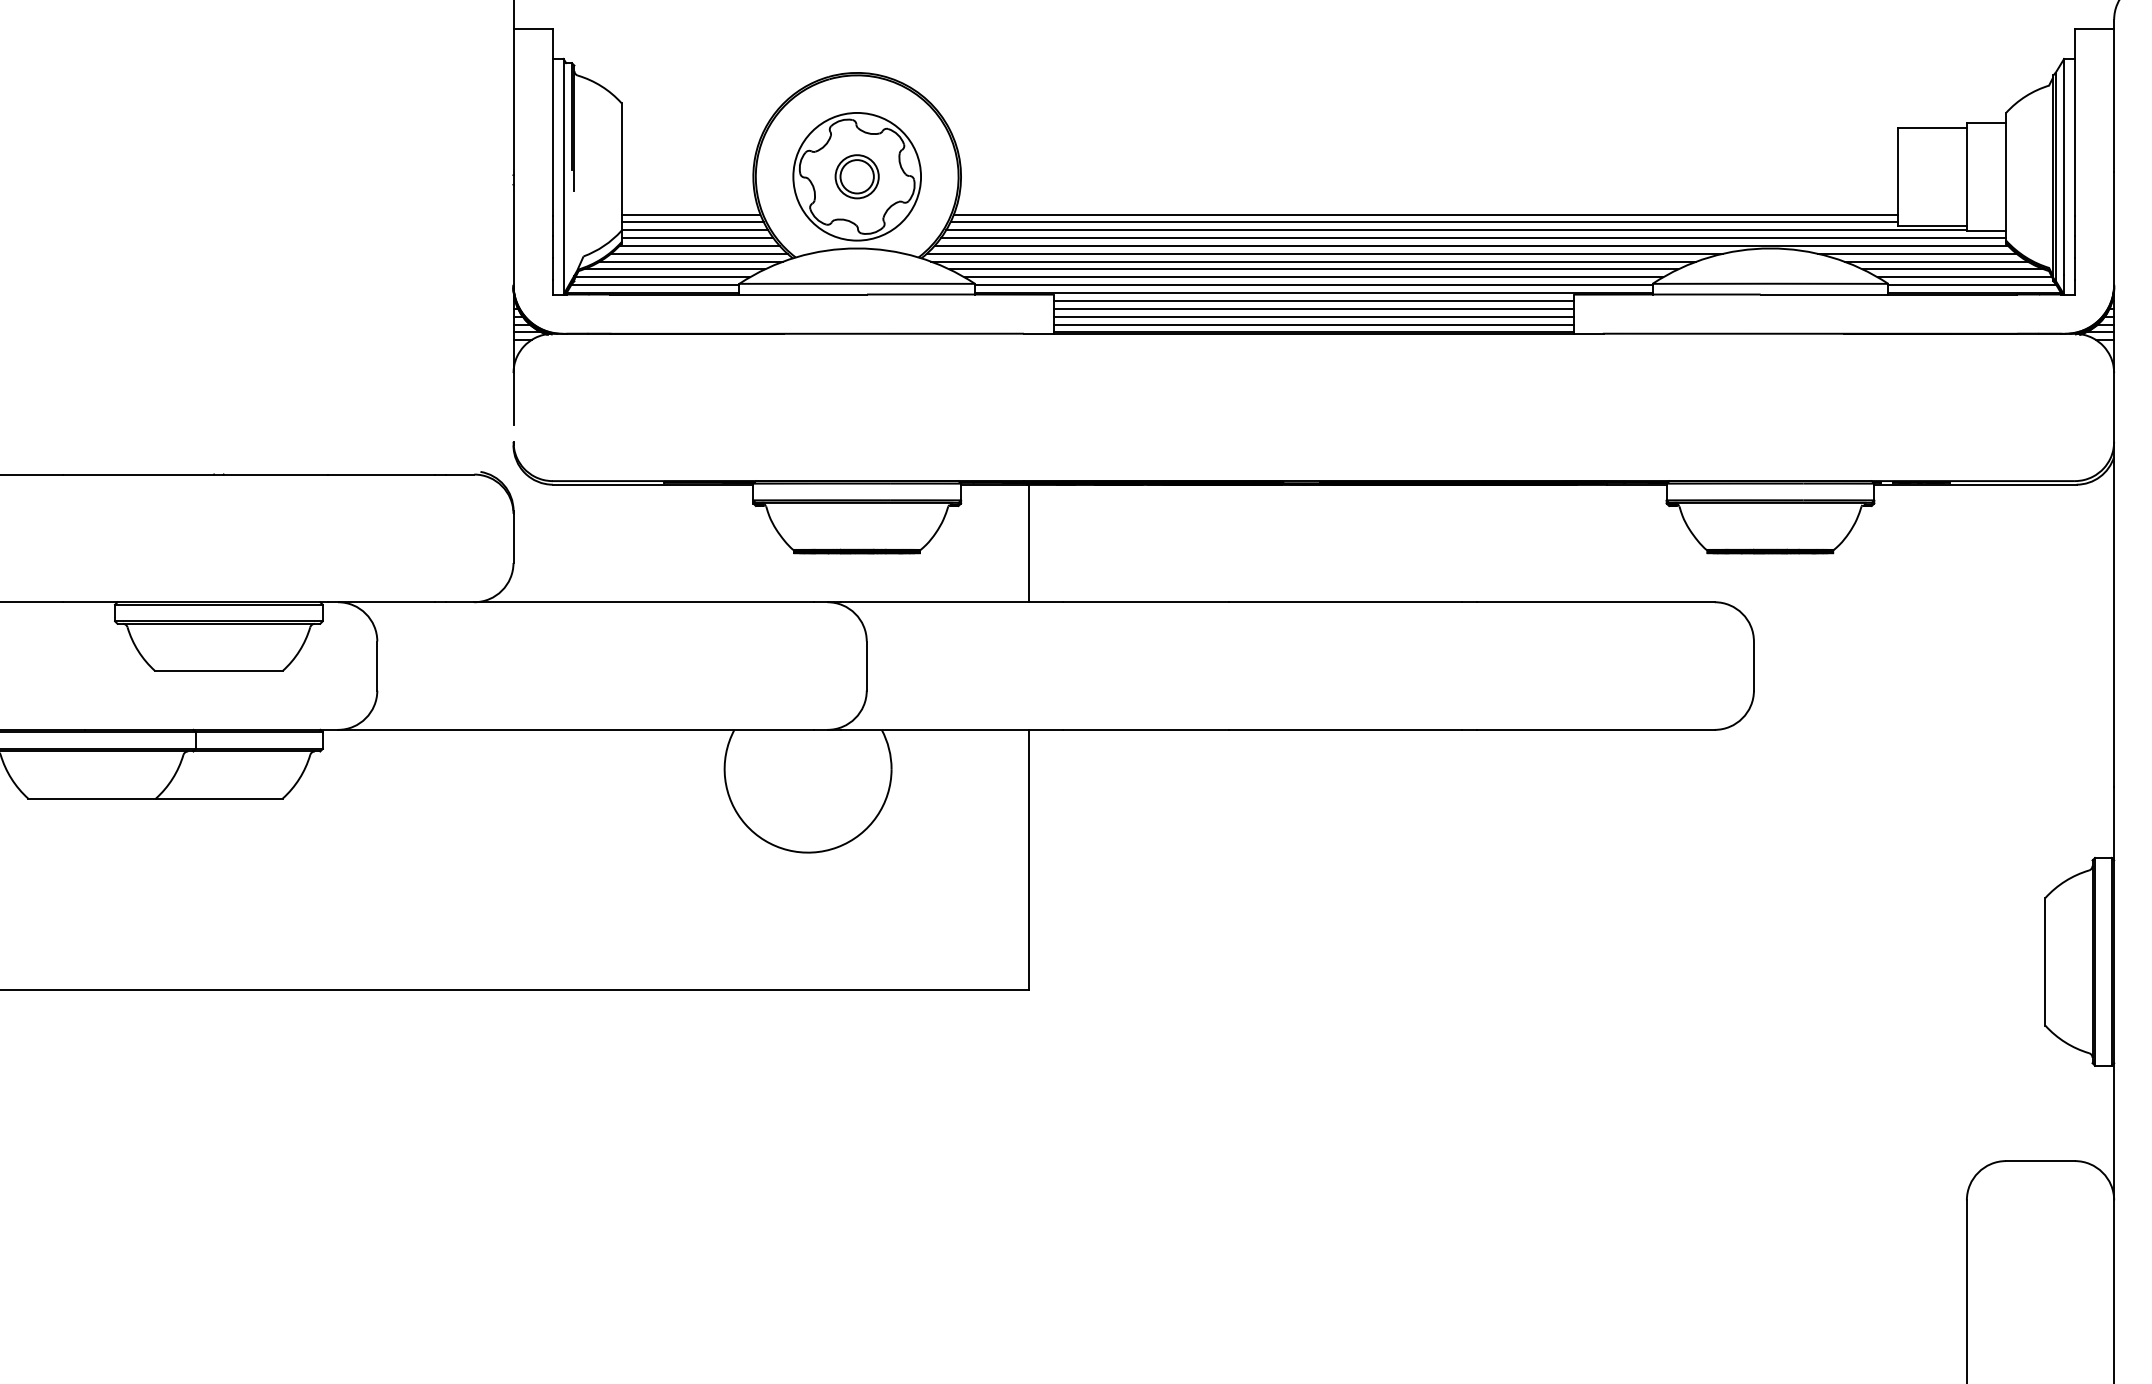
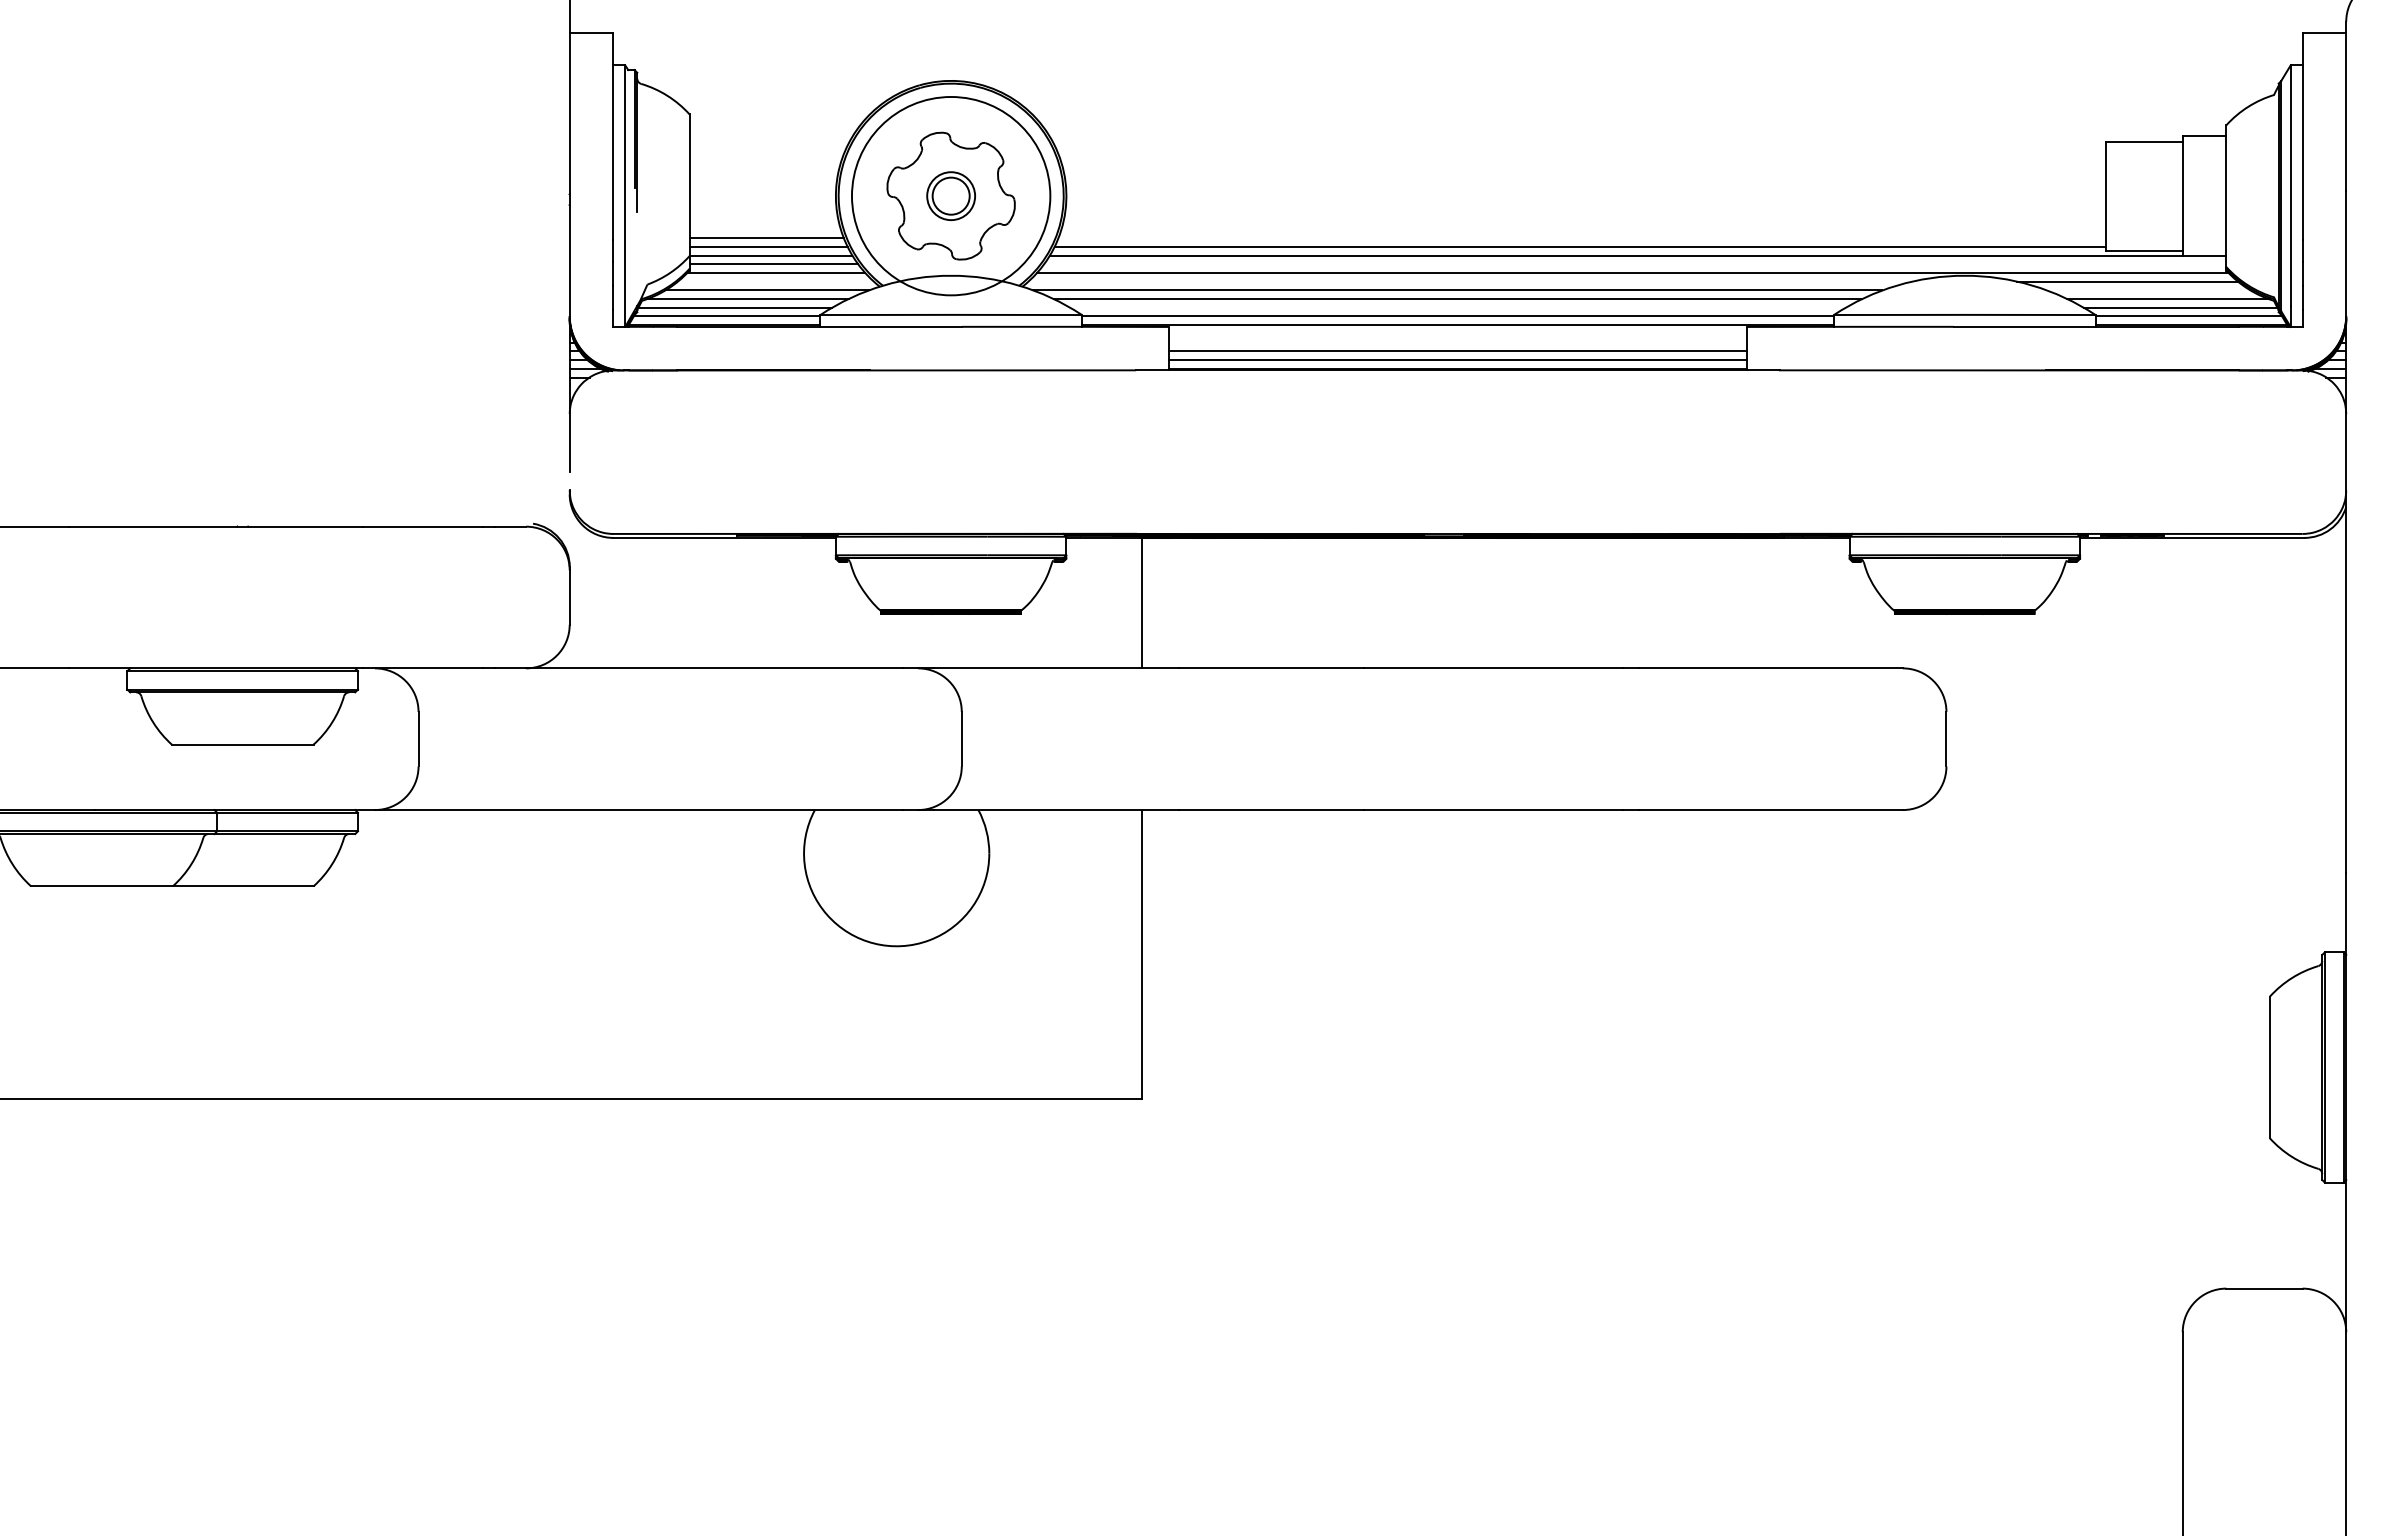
circle: (857, 177) -> (951, 196), size x1.4
line: (1426, 214) -> (1582, 238), removed
line: (1473, 238) -> (1635, 264), removed
line: (698, 253) -> (775, 281), removed
line: (1325, 253) -> (1470, 281), removed
line: (1936, 261) -> (2148, 290), removed
line: (1313, 277) -> (1457, 307), removed
line: (1313, 300) -> (1457, 333), removed
line: (1313, 308) -> (1457, 342), removed

